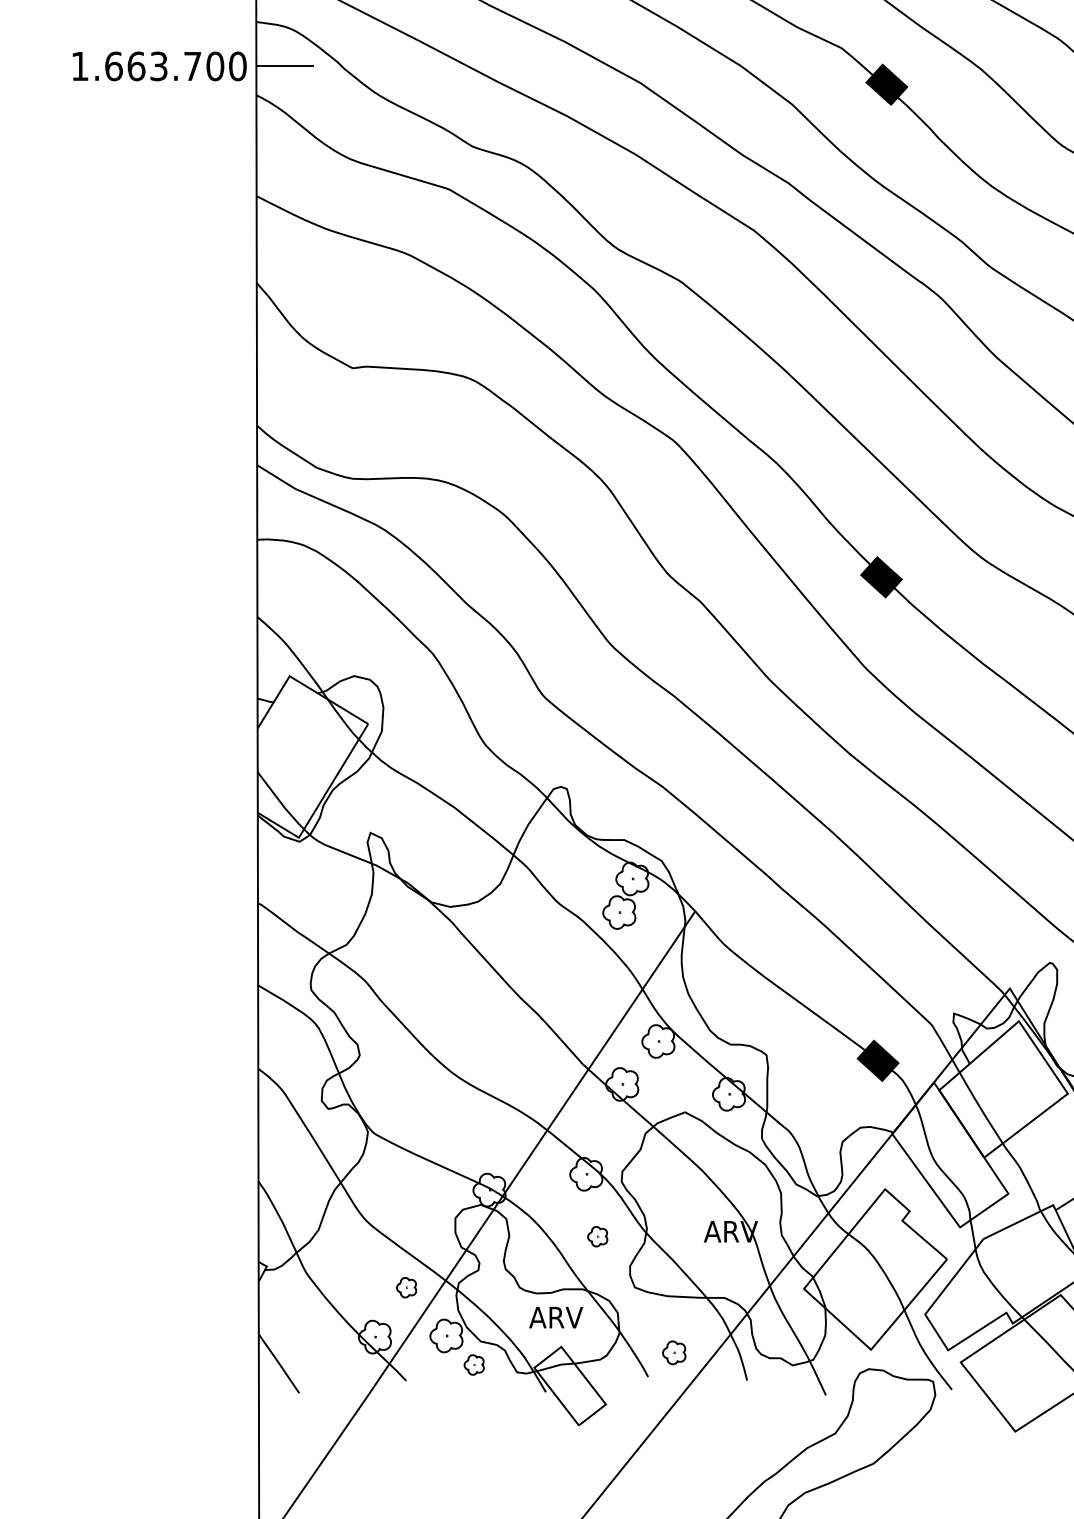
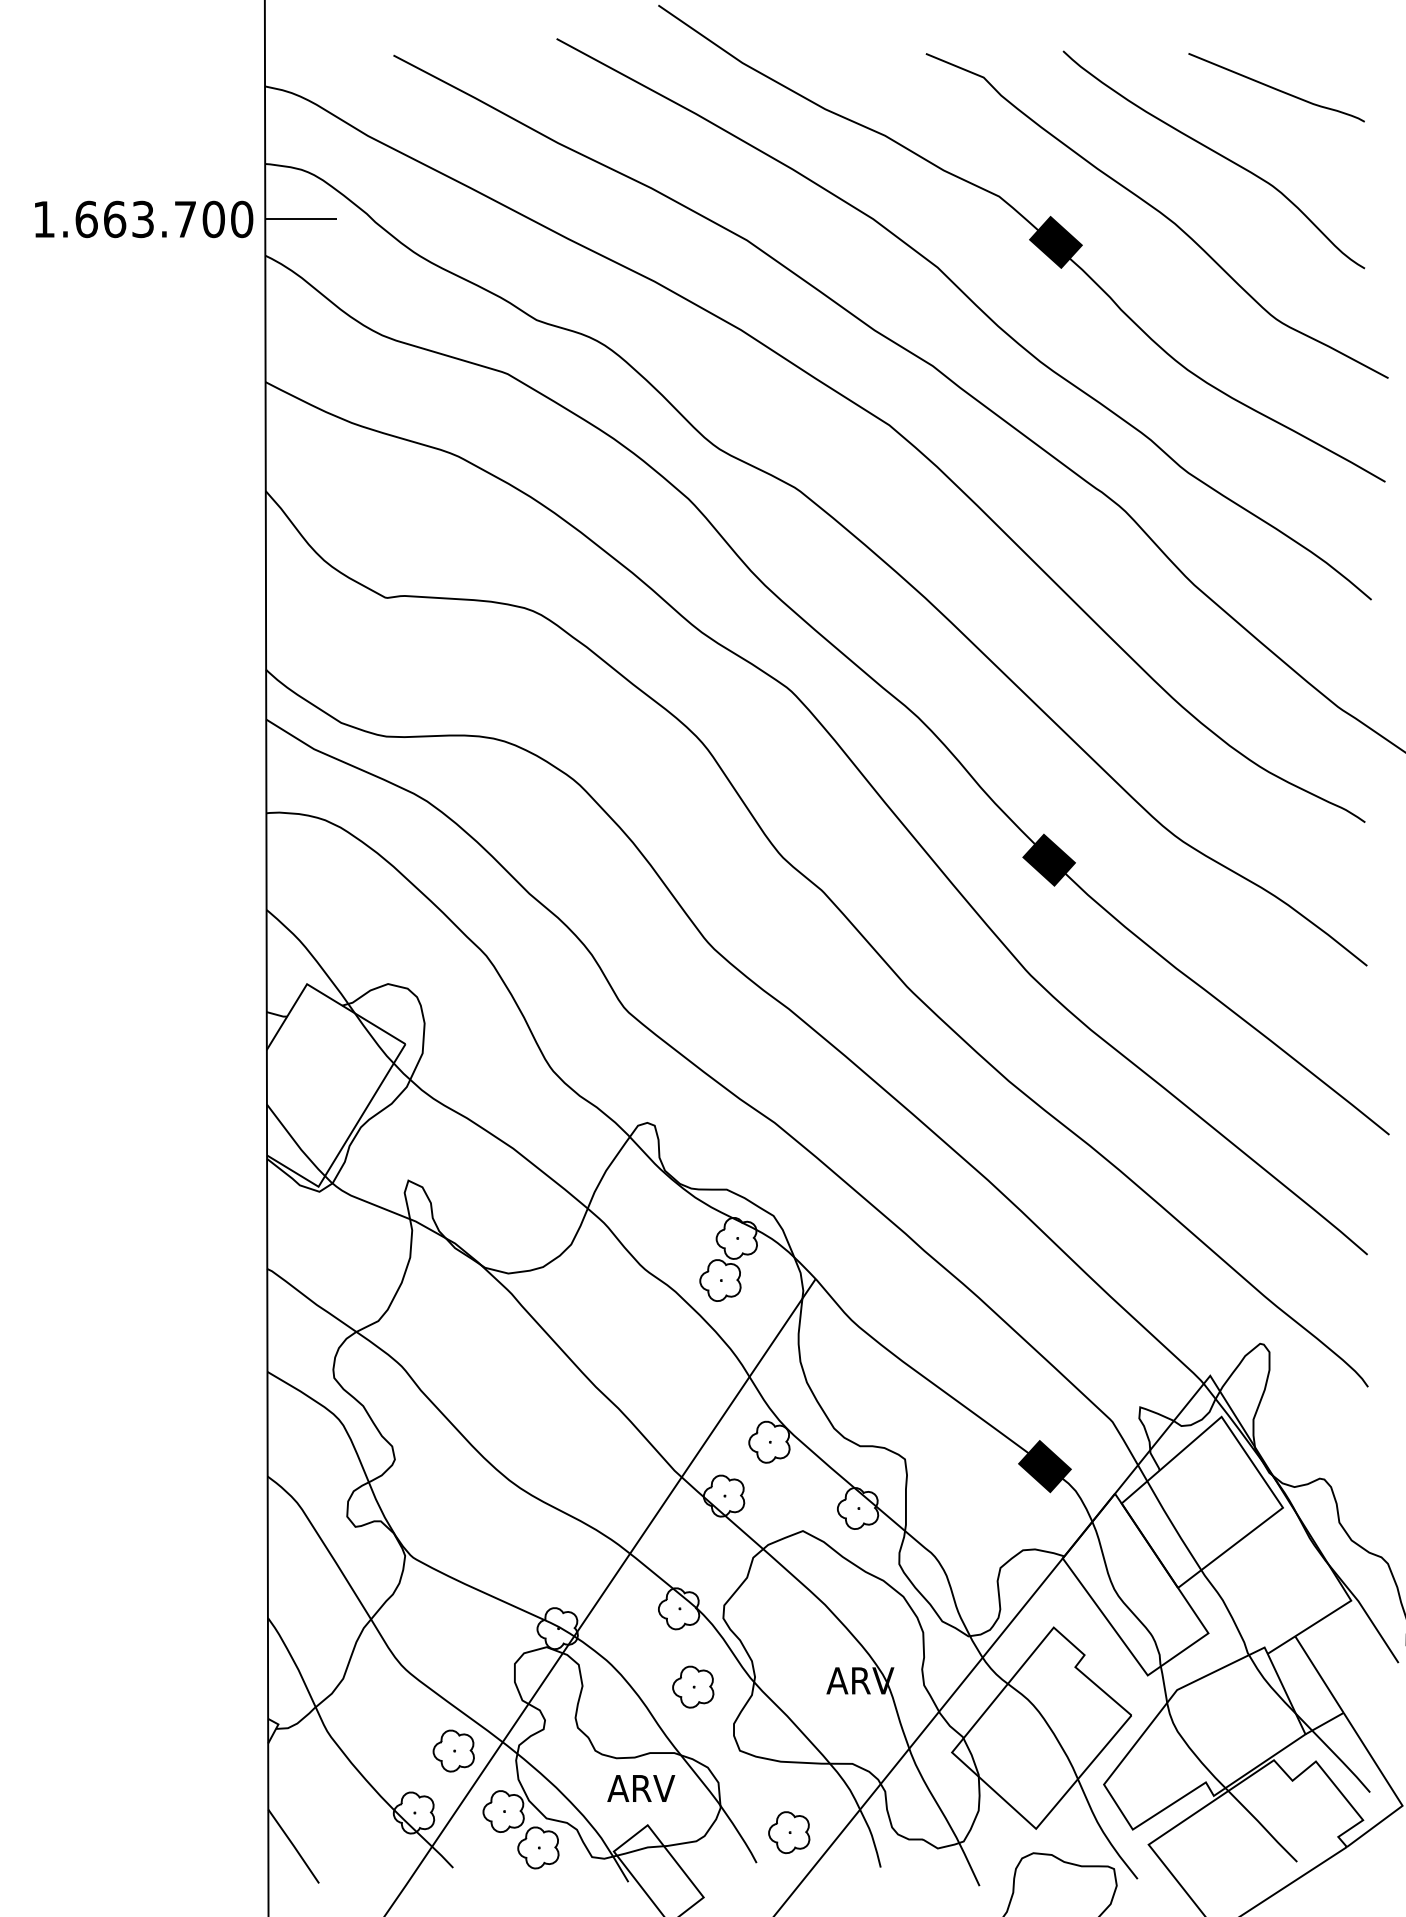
part: (597, 1236) -> (693, 1686), size x1.67
part: (406, 1287) -> (453, 1750), size x1.67
part: (674, 1352) -> (789, 1832), size x1.43
part: (474, 1364) -> (538, 1847), size x1.67

